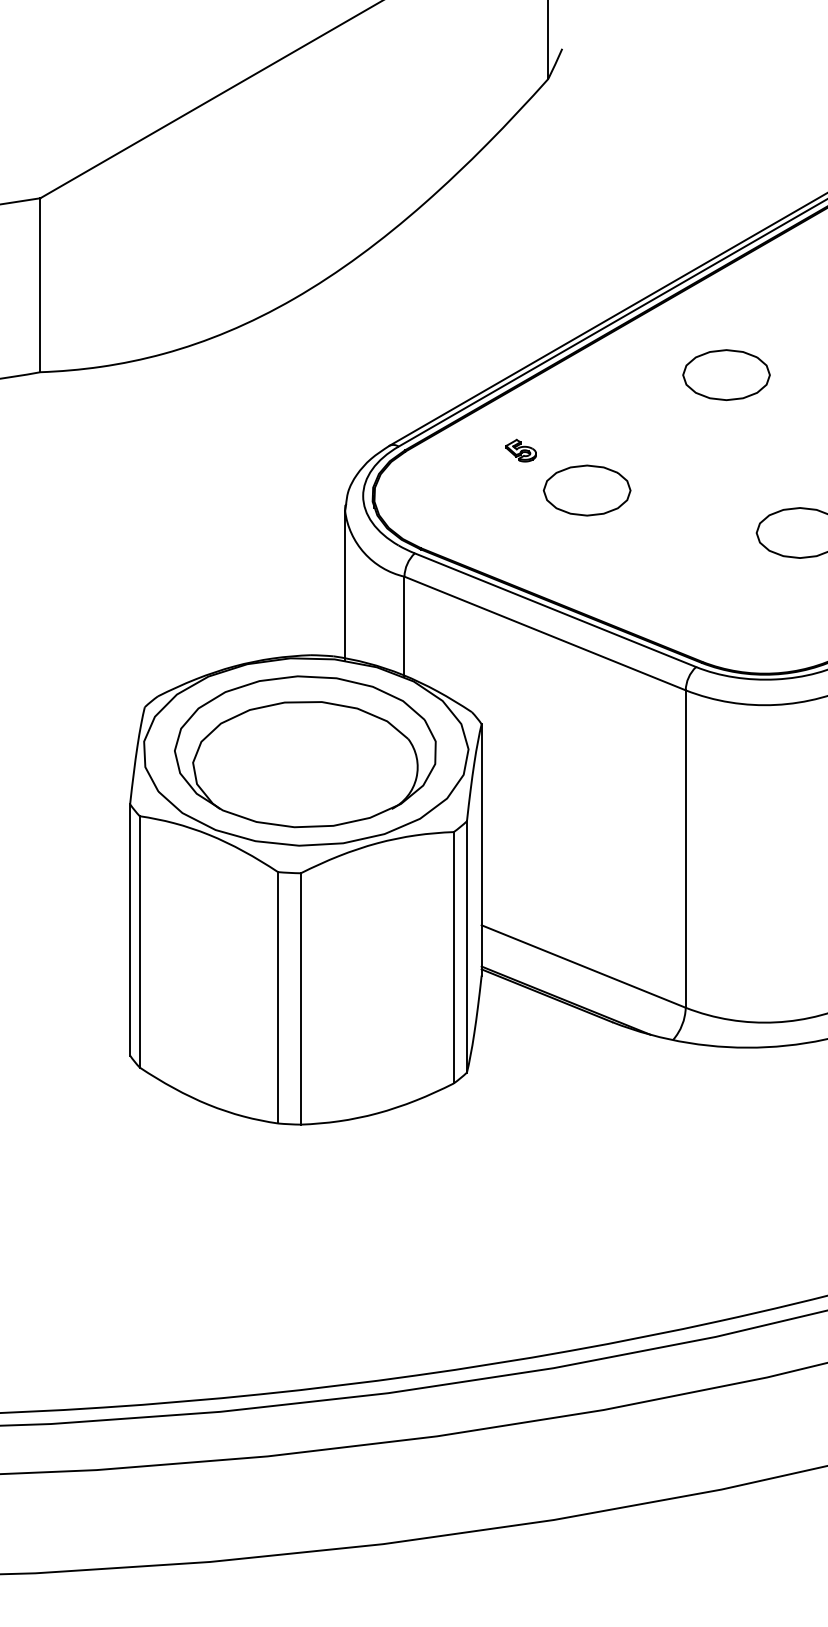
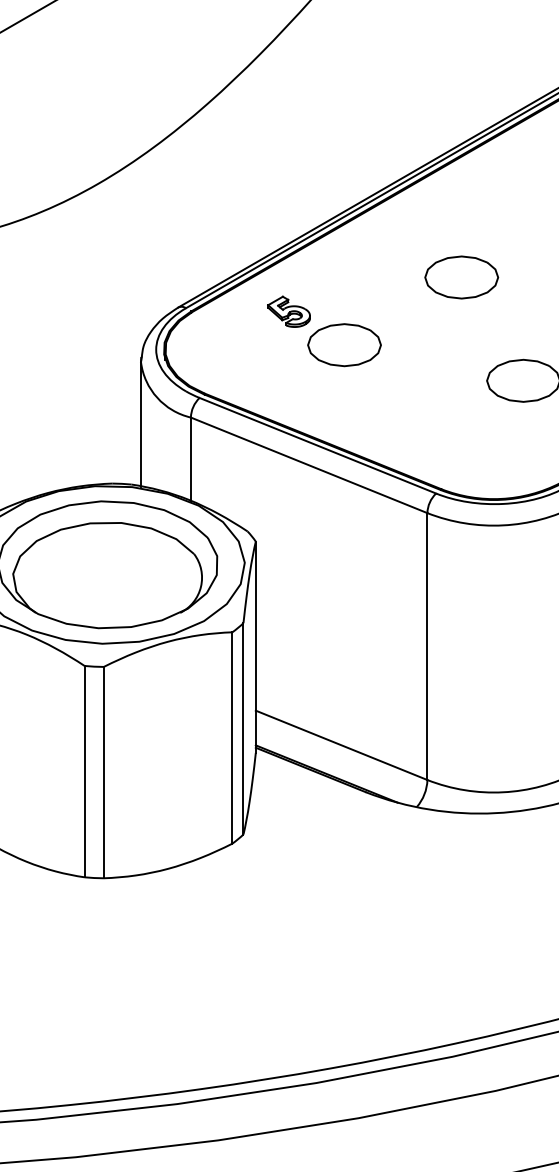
part: (726, 375) -> (461, 277), moved
part: (520, 450) -> (288, 311), size x1.67

